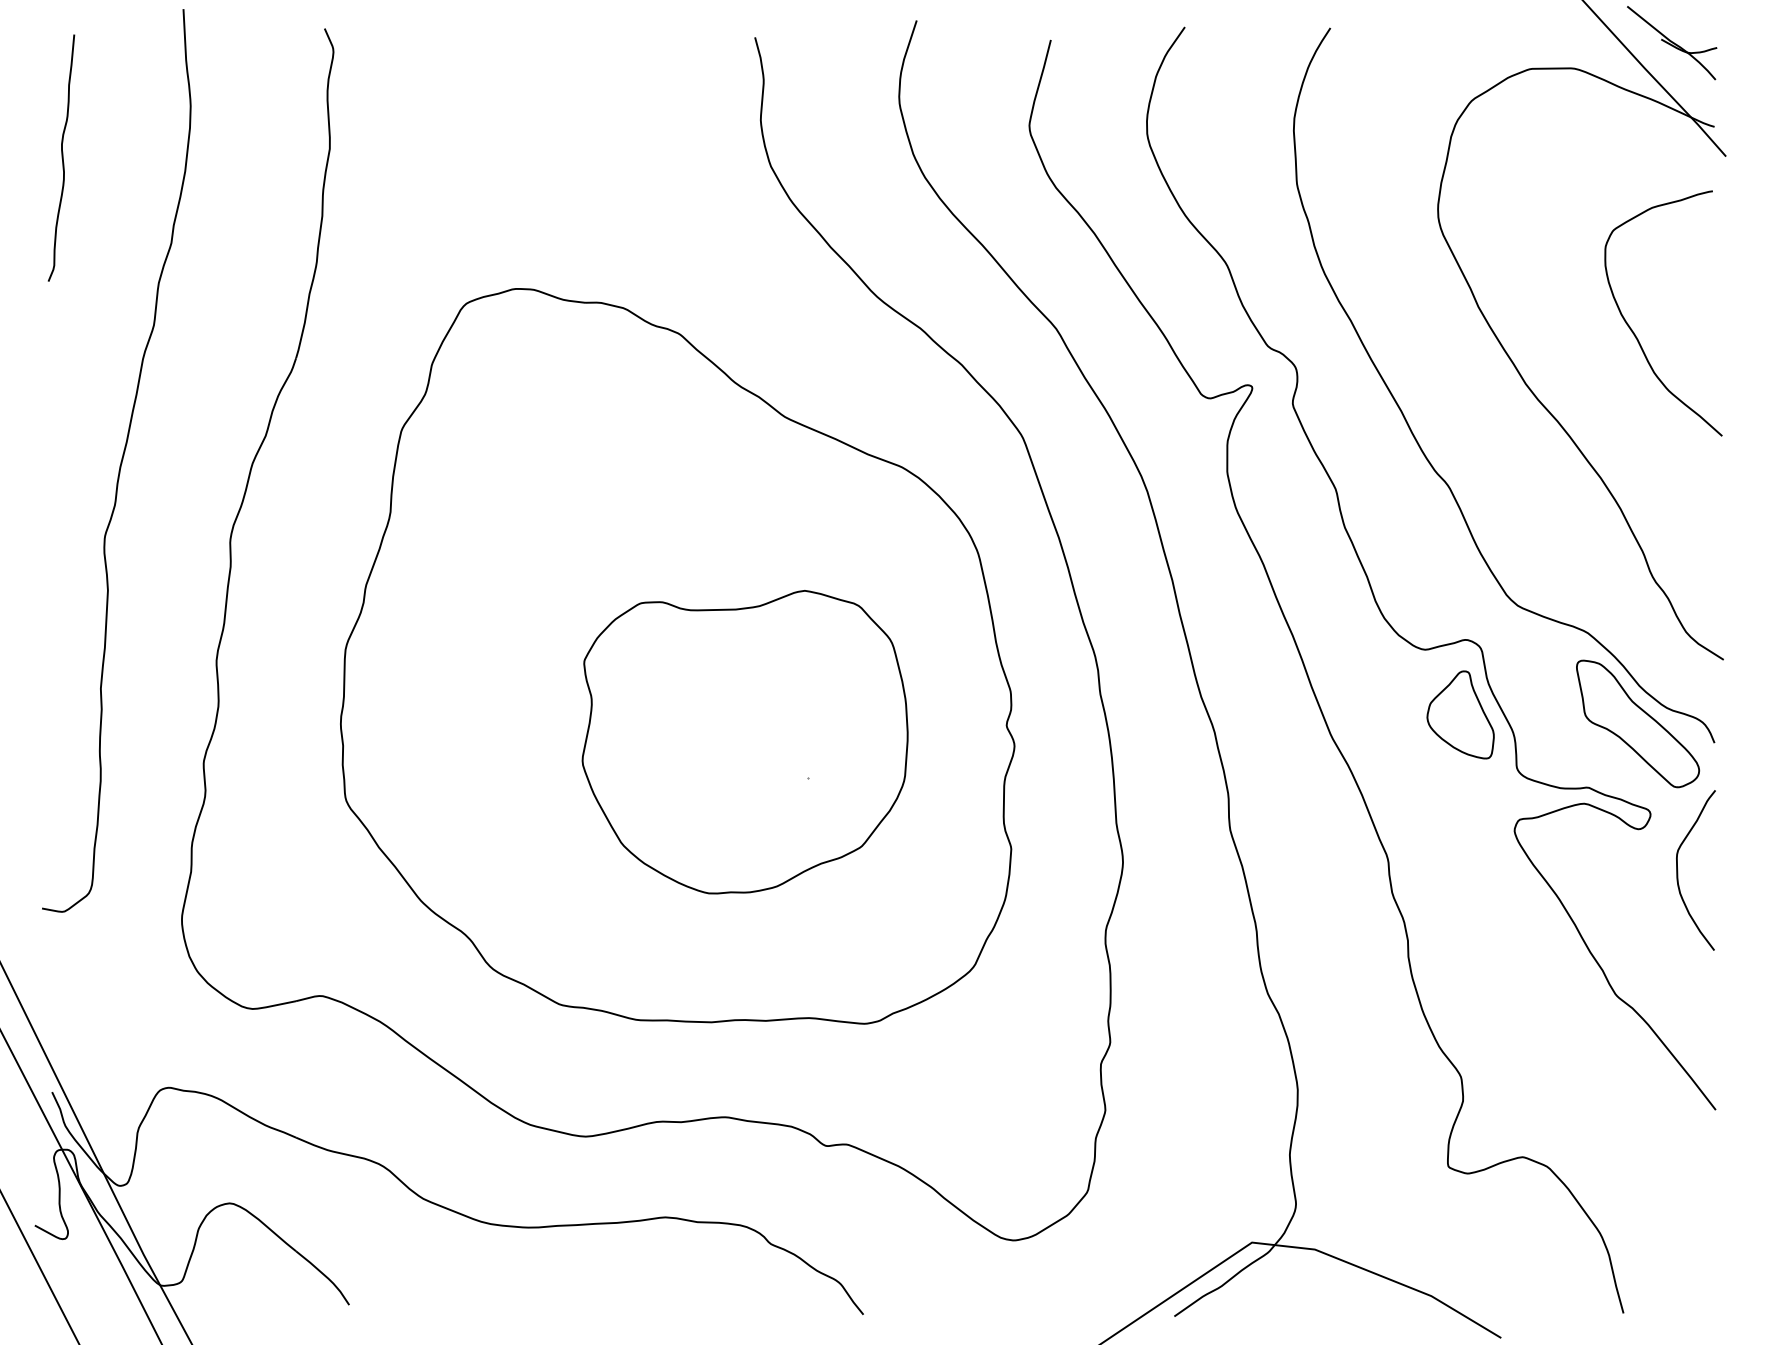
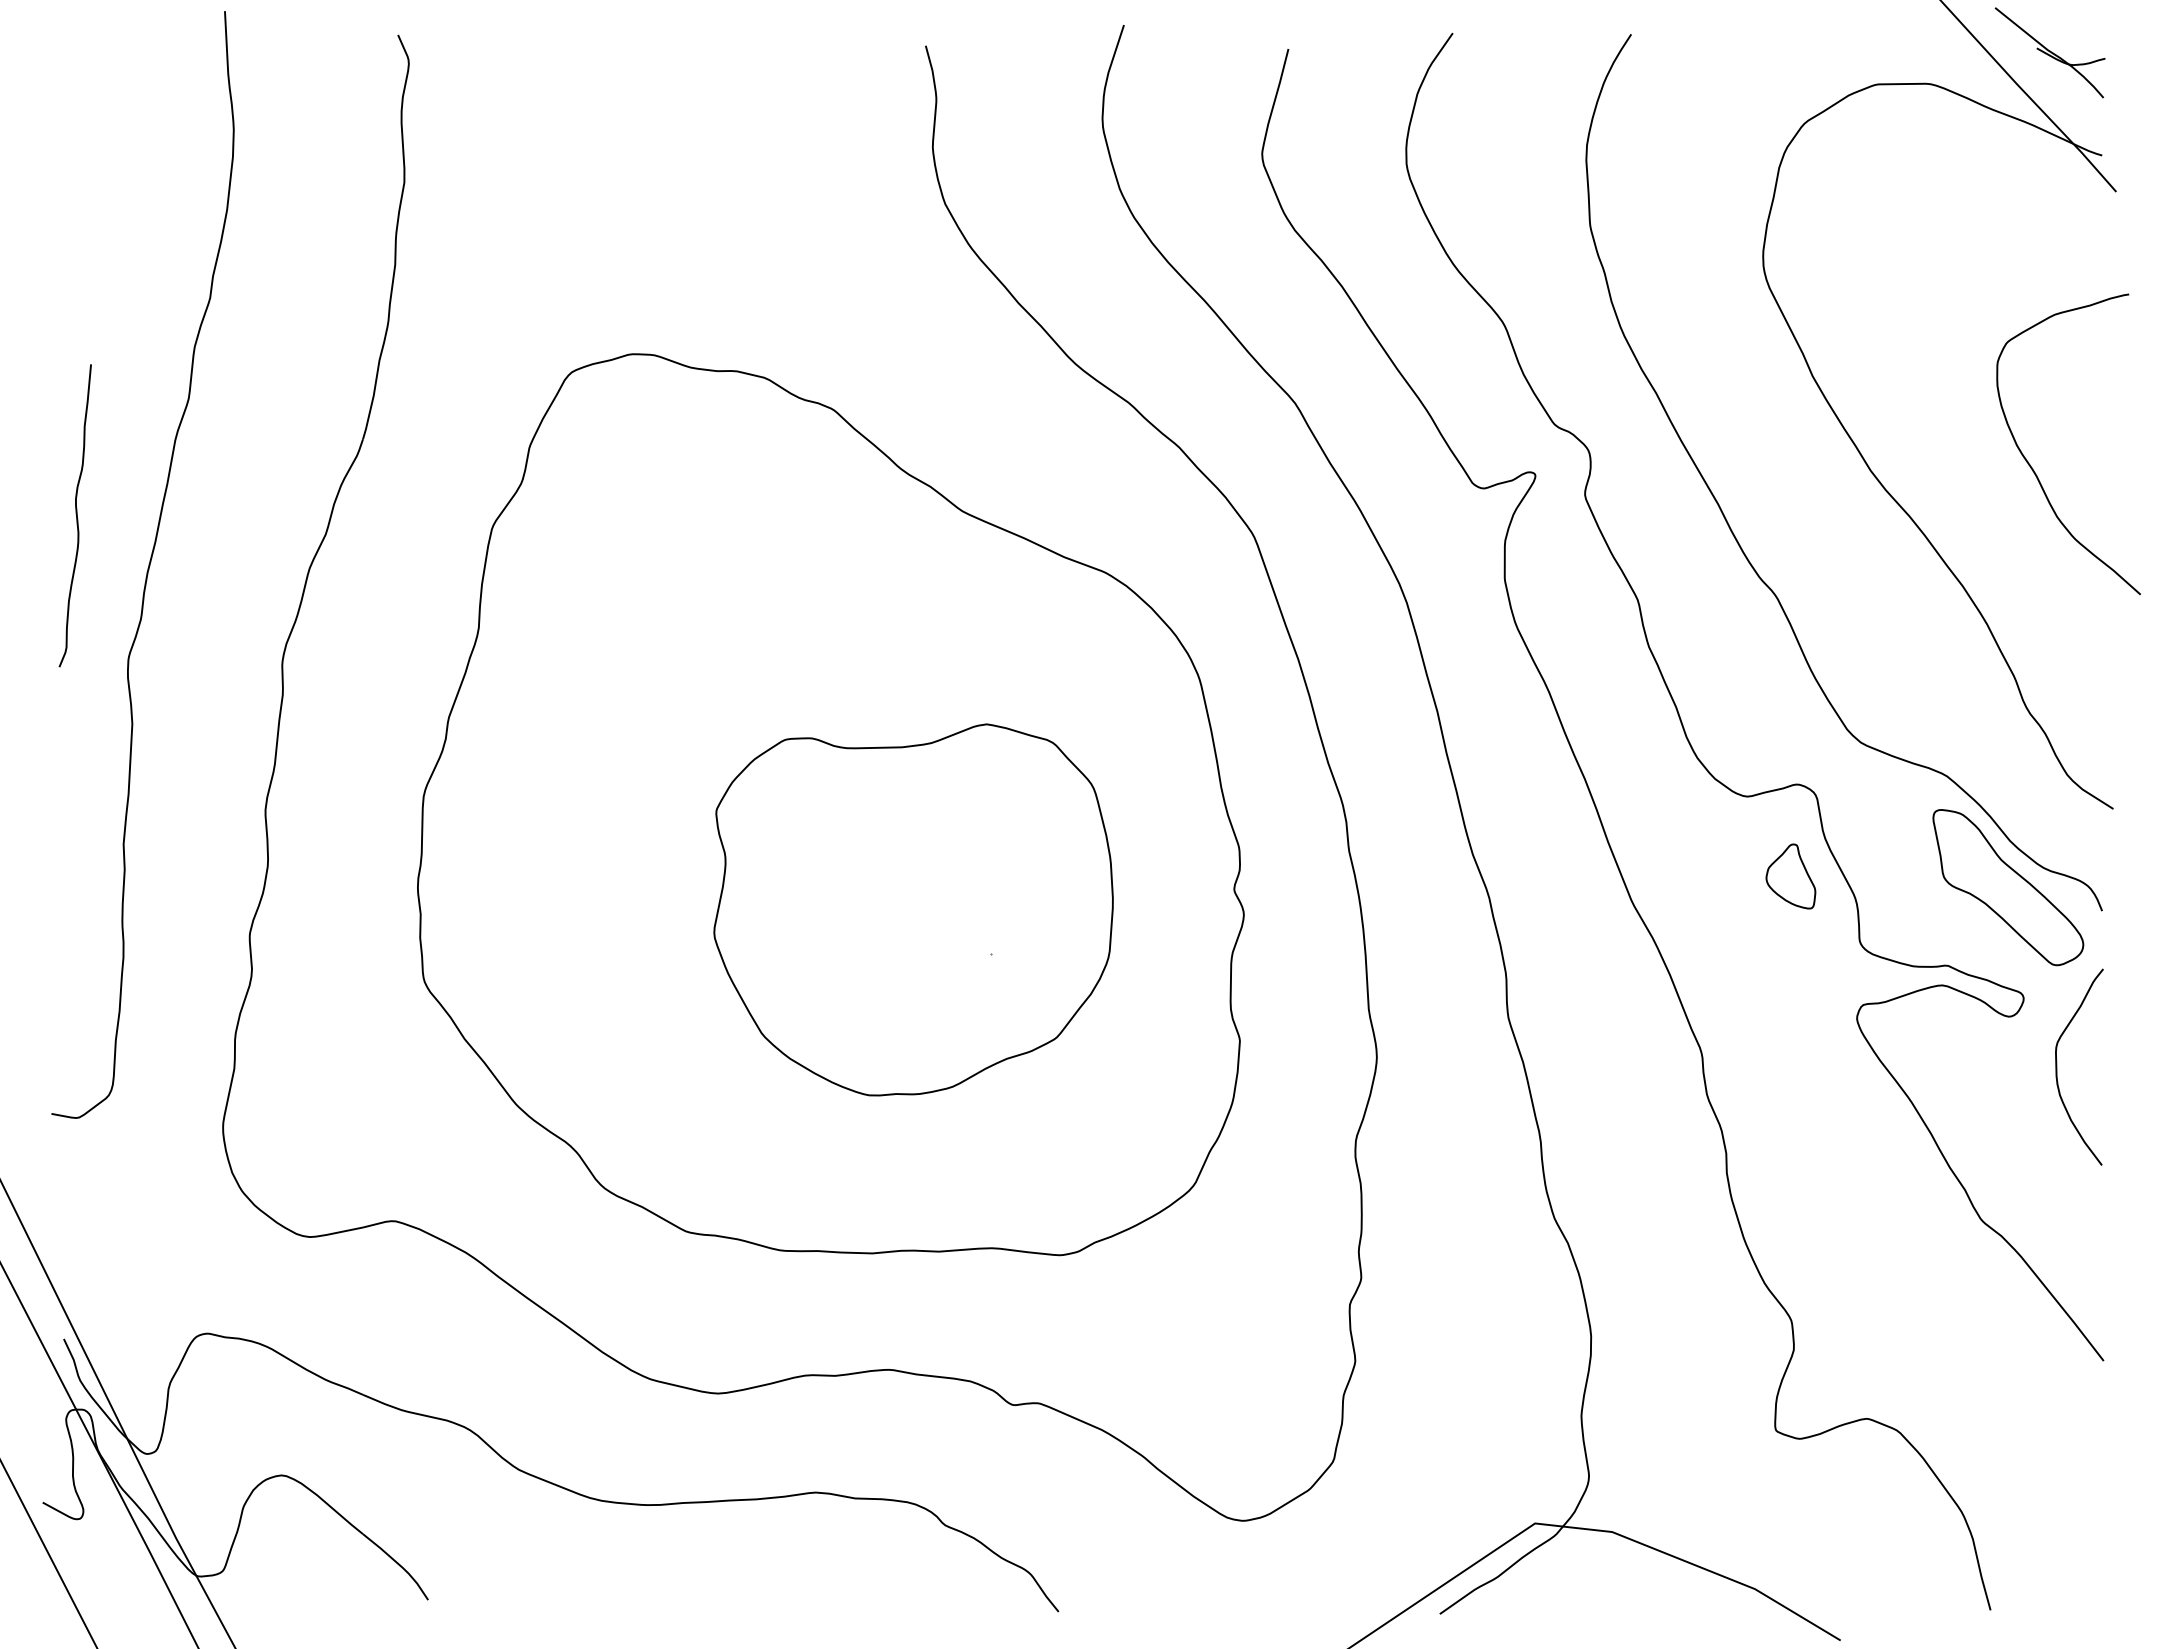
curve: (61, 157) -> (75, 514), moved
curve: (1634, 332) -> (2032, 467), moved
part: (1460, 714) -> (1790, 876), size x0.6

